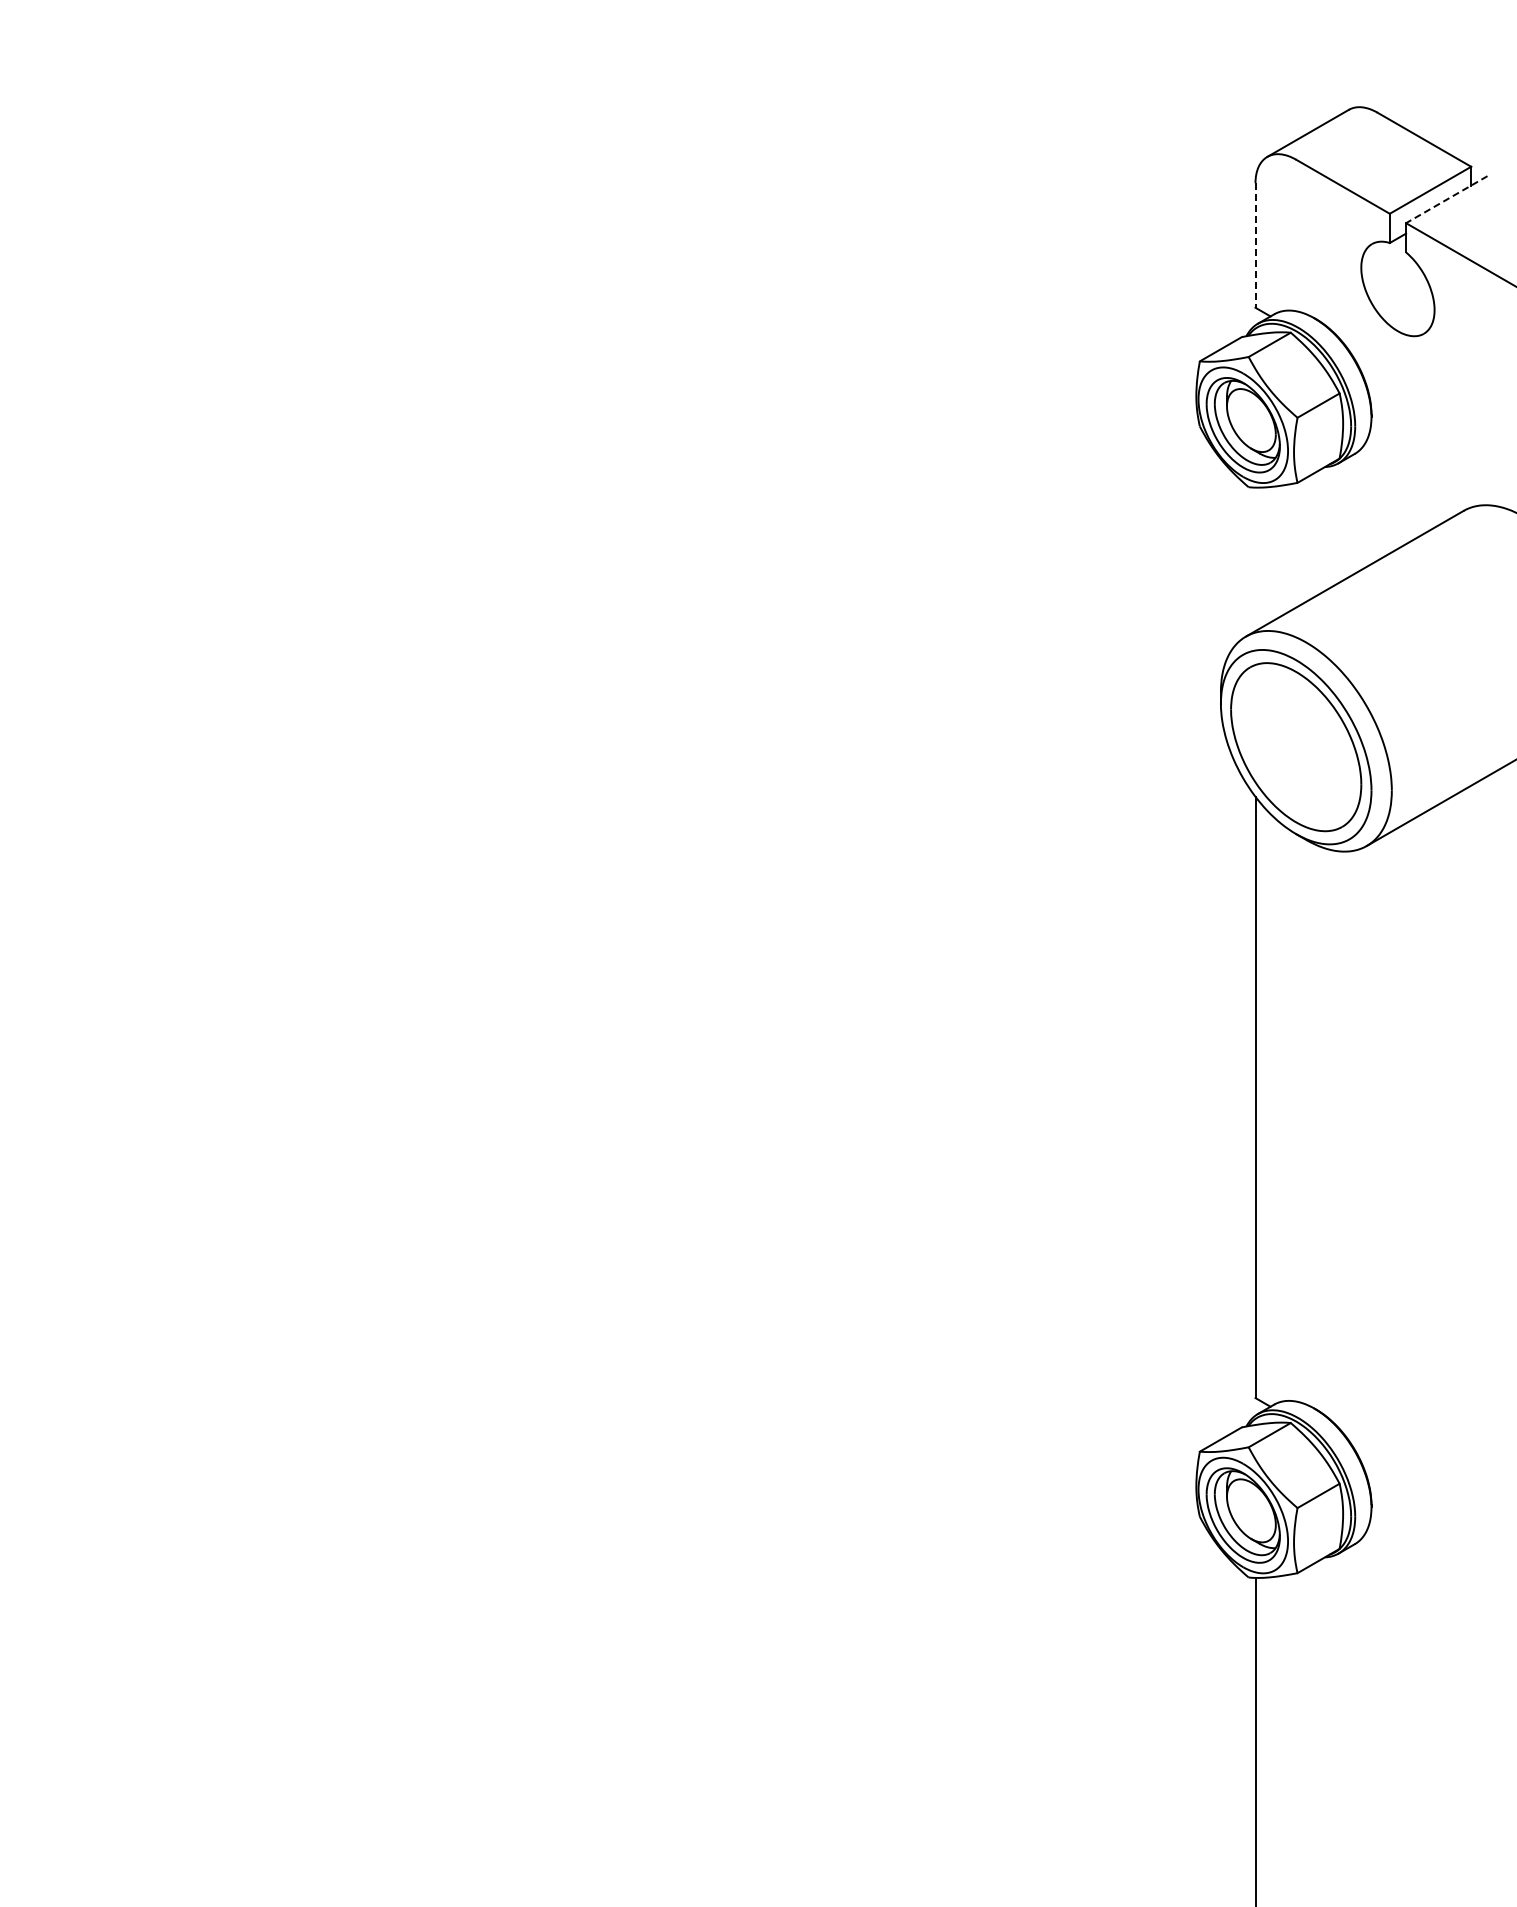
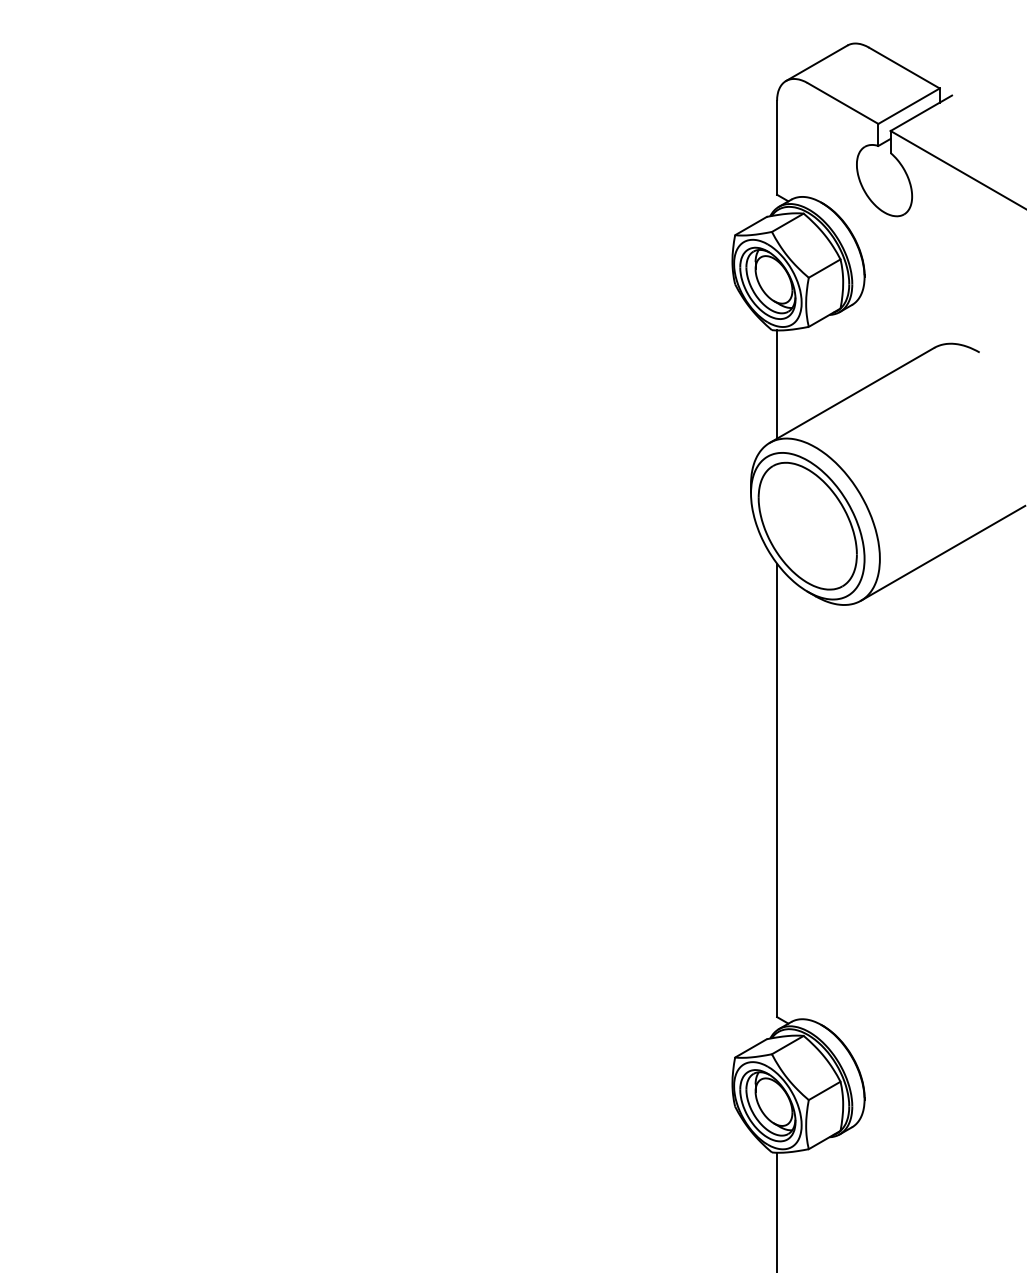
line: (1446, 199) -> (921, 113), dashed -> solid
line: (1255, 246) -> (777, 148), dashed -> solid
line: (1255, 559) -> (777, 384), added

